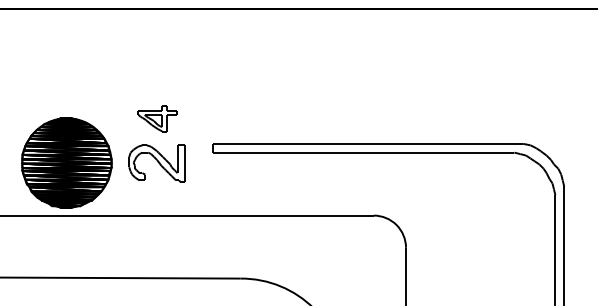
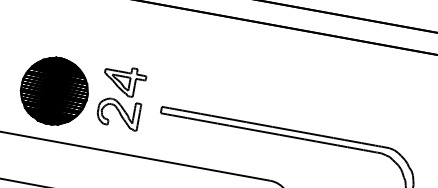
part: (156, 118) -> (124, 80), size x1.43
part: (66, 162) -> (54, 90), moved

